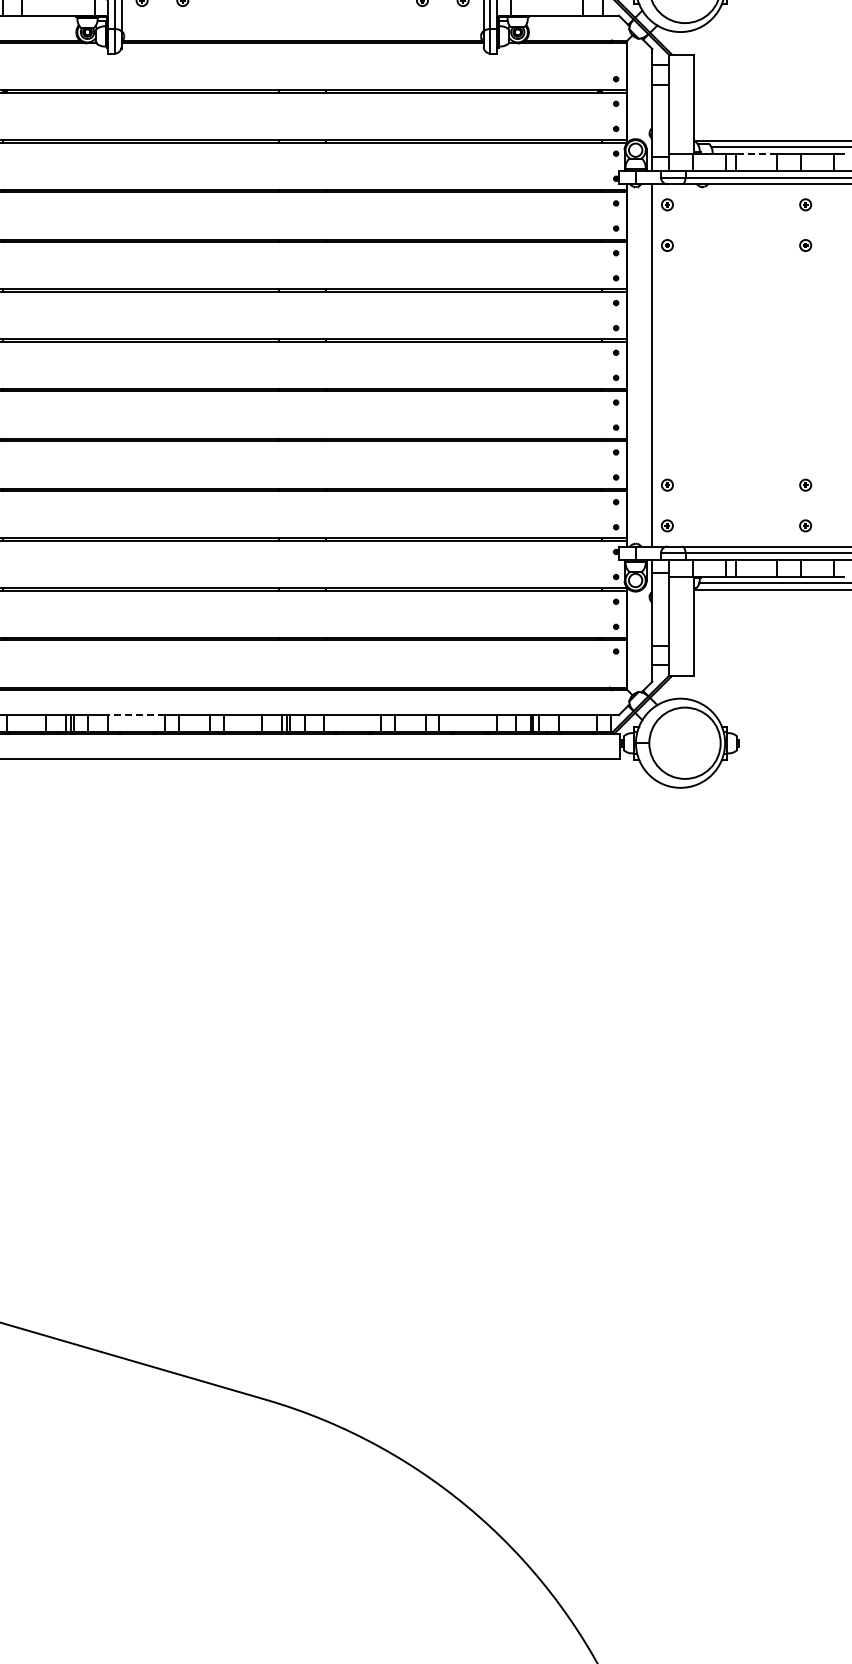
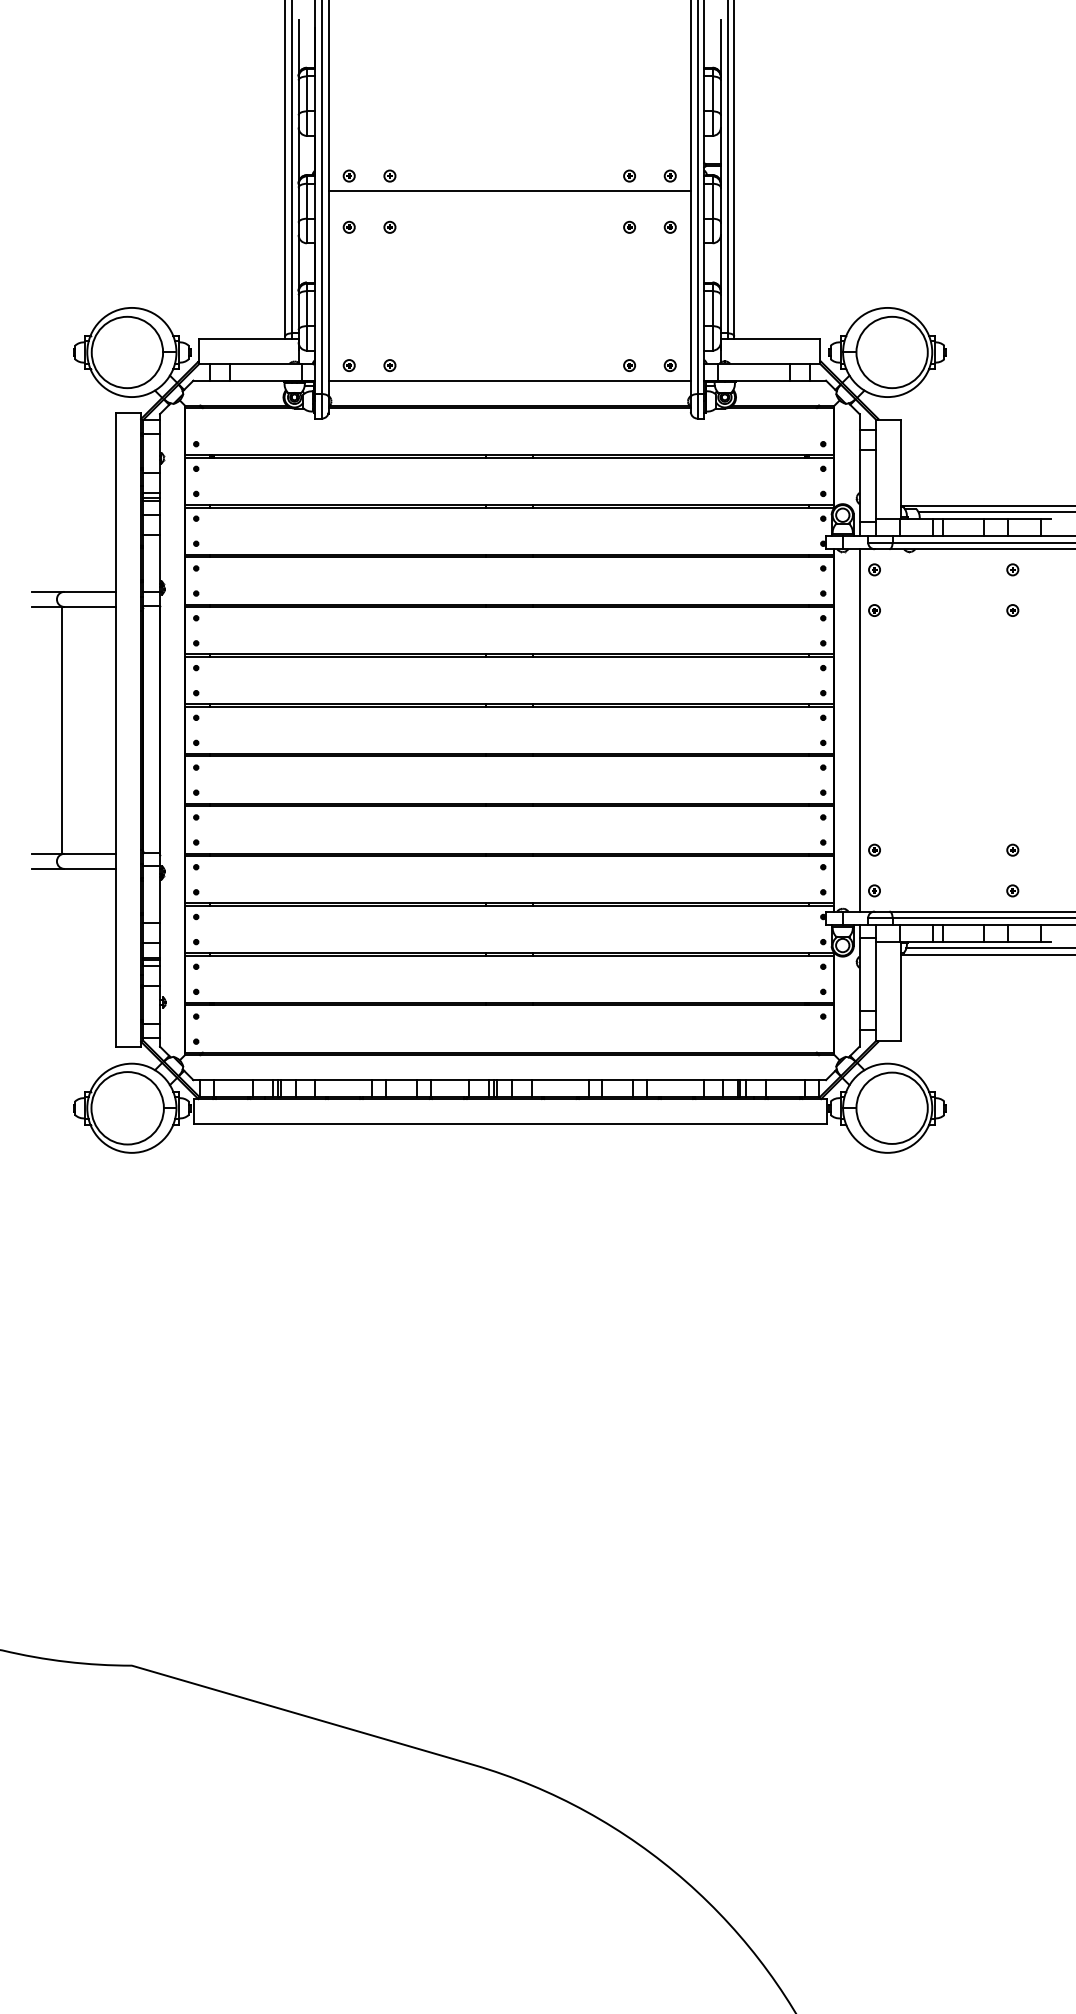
line: (302, 15) -> (509, 380), added
line: (755, 154) -> (962, 519), dashed -> solid
line: (136, 715) -> (343, 1080), dashed -> solid

